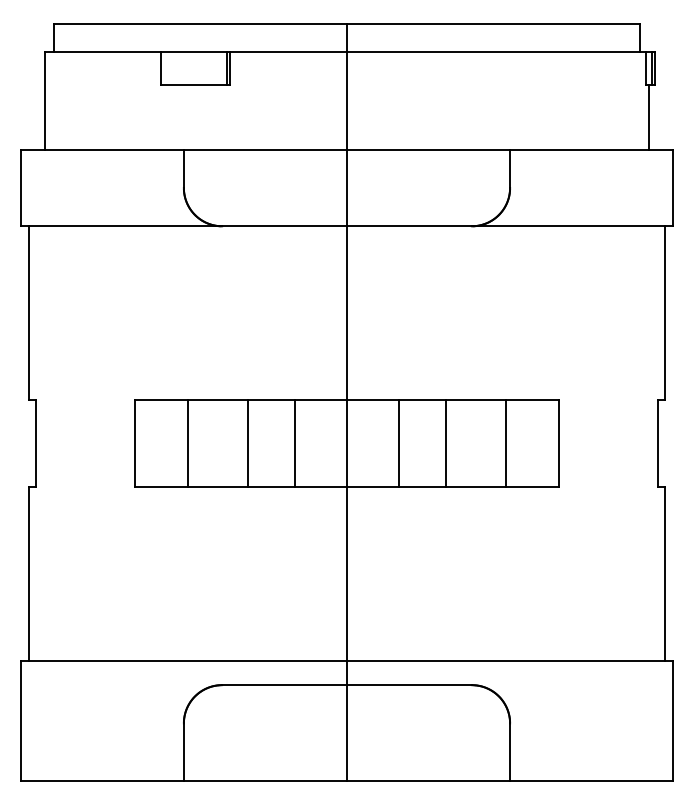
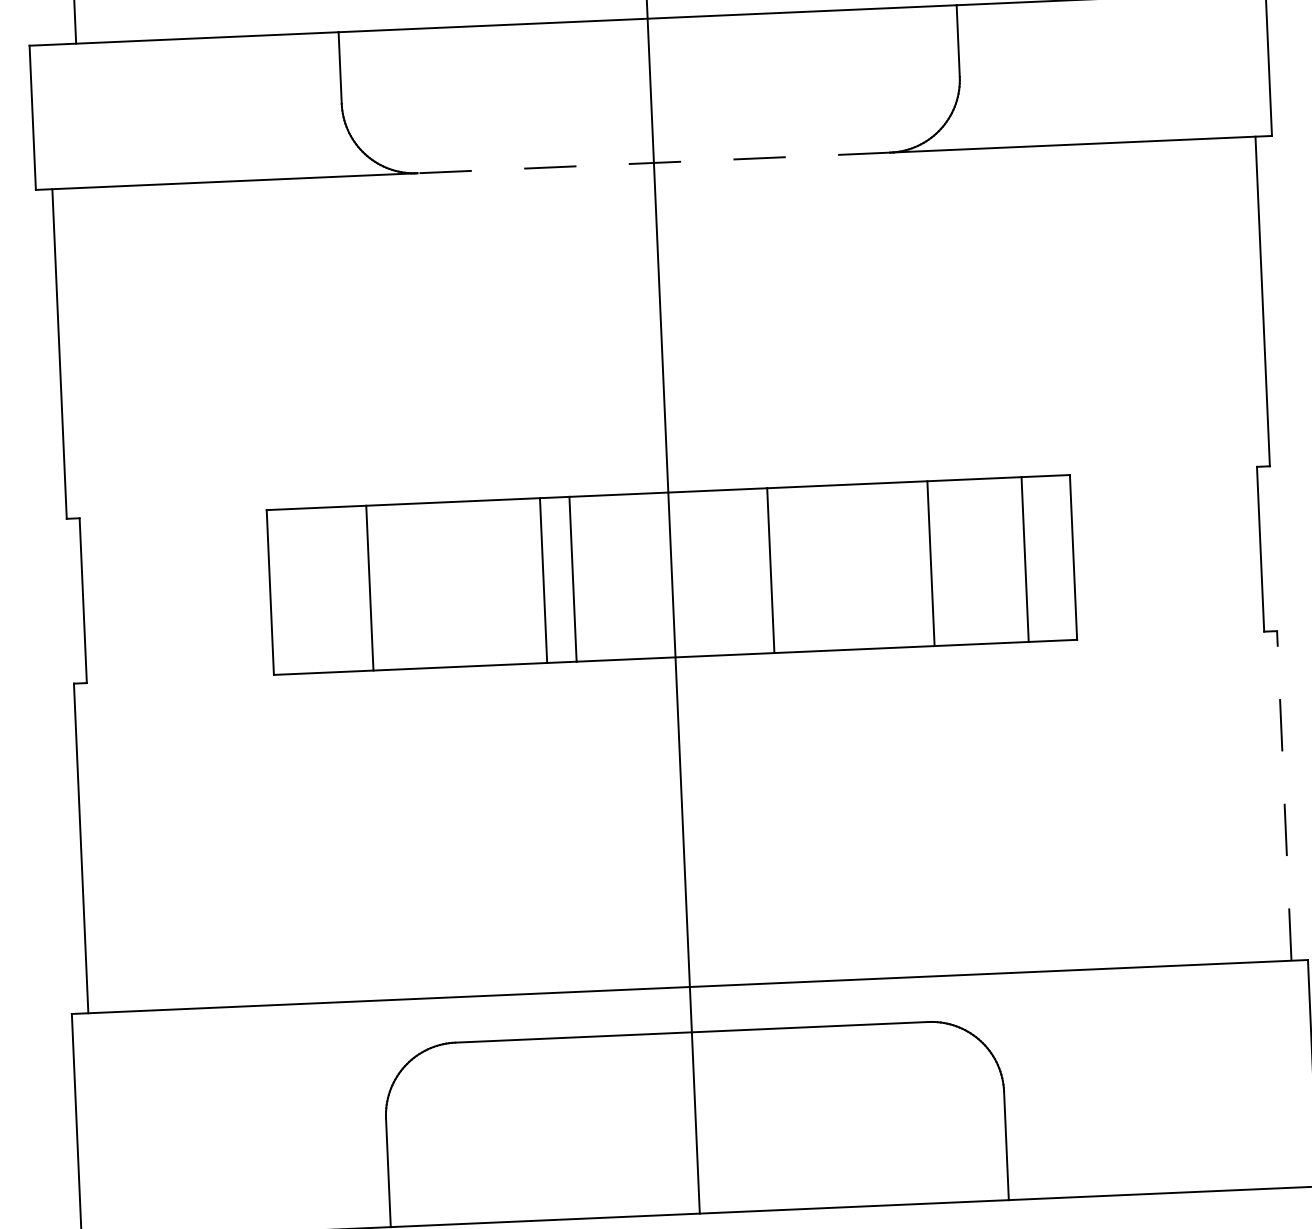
line: (347, 226) -> (654, 163), solid -> dashed
line: (248, 443) -> (544, 580), moved
line: (445, 443) -> (930, 563), moved
line: (506, 443) -> (1025, 559), moved
line: (664, 574) -> (1284, 796), solid -> dashed

